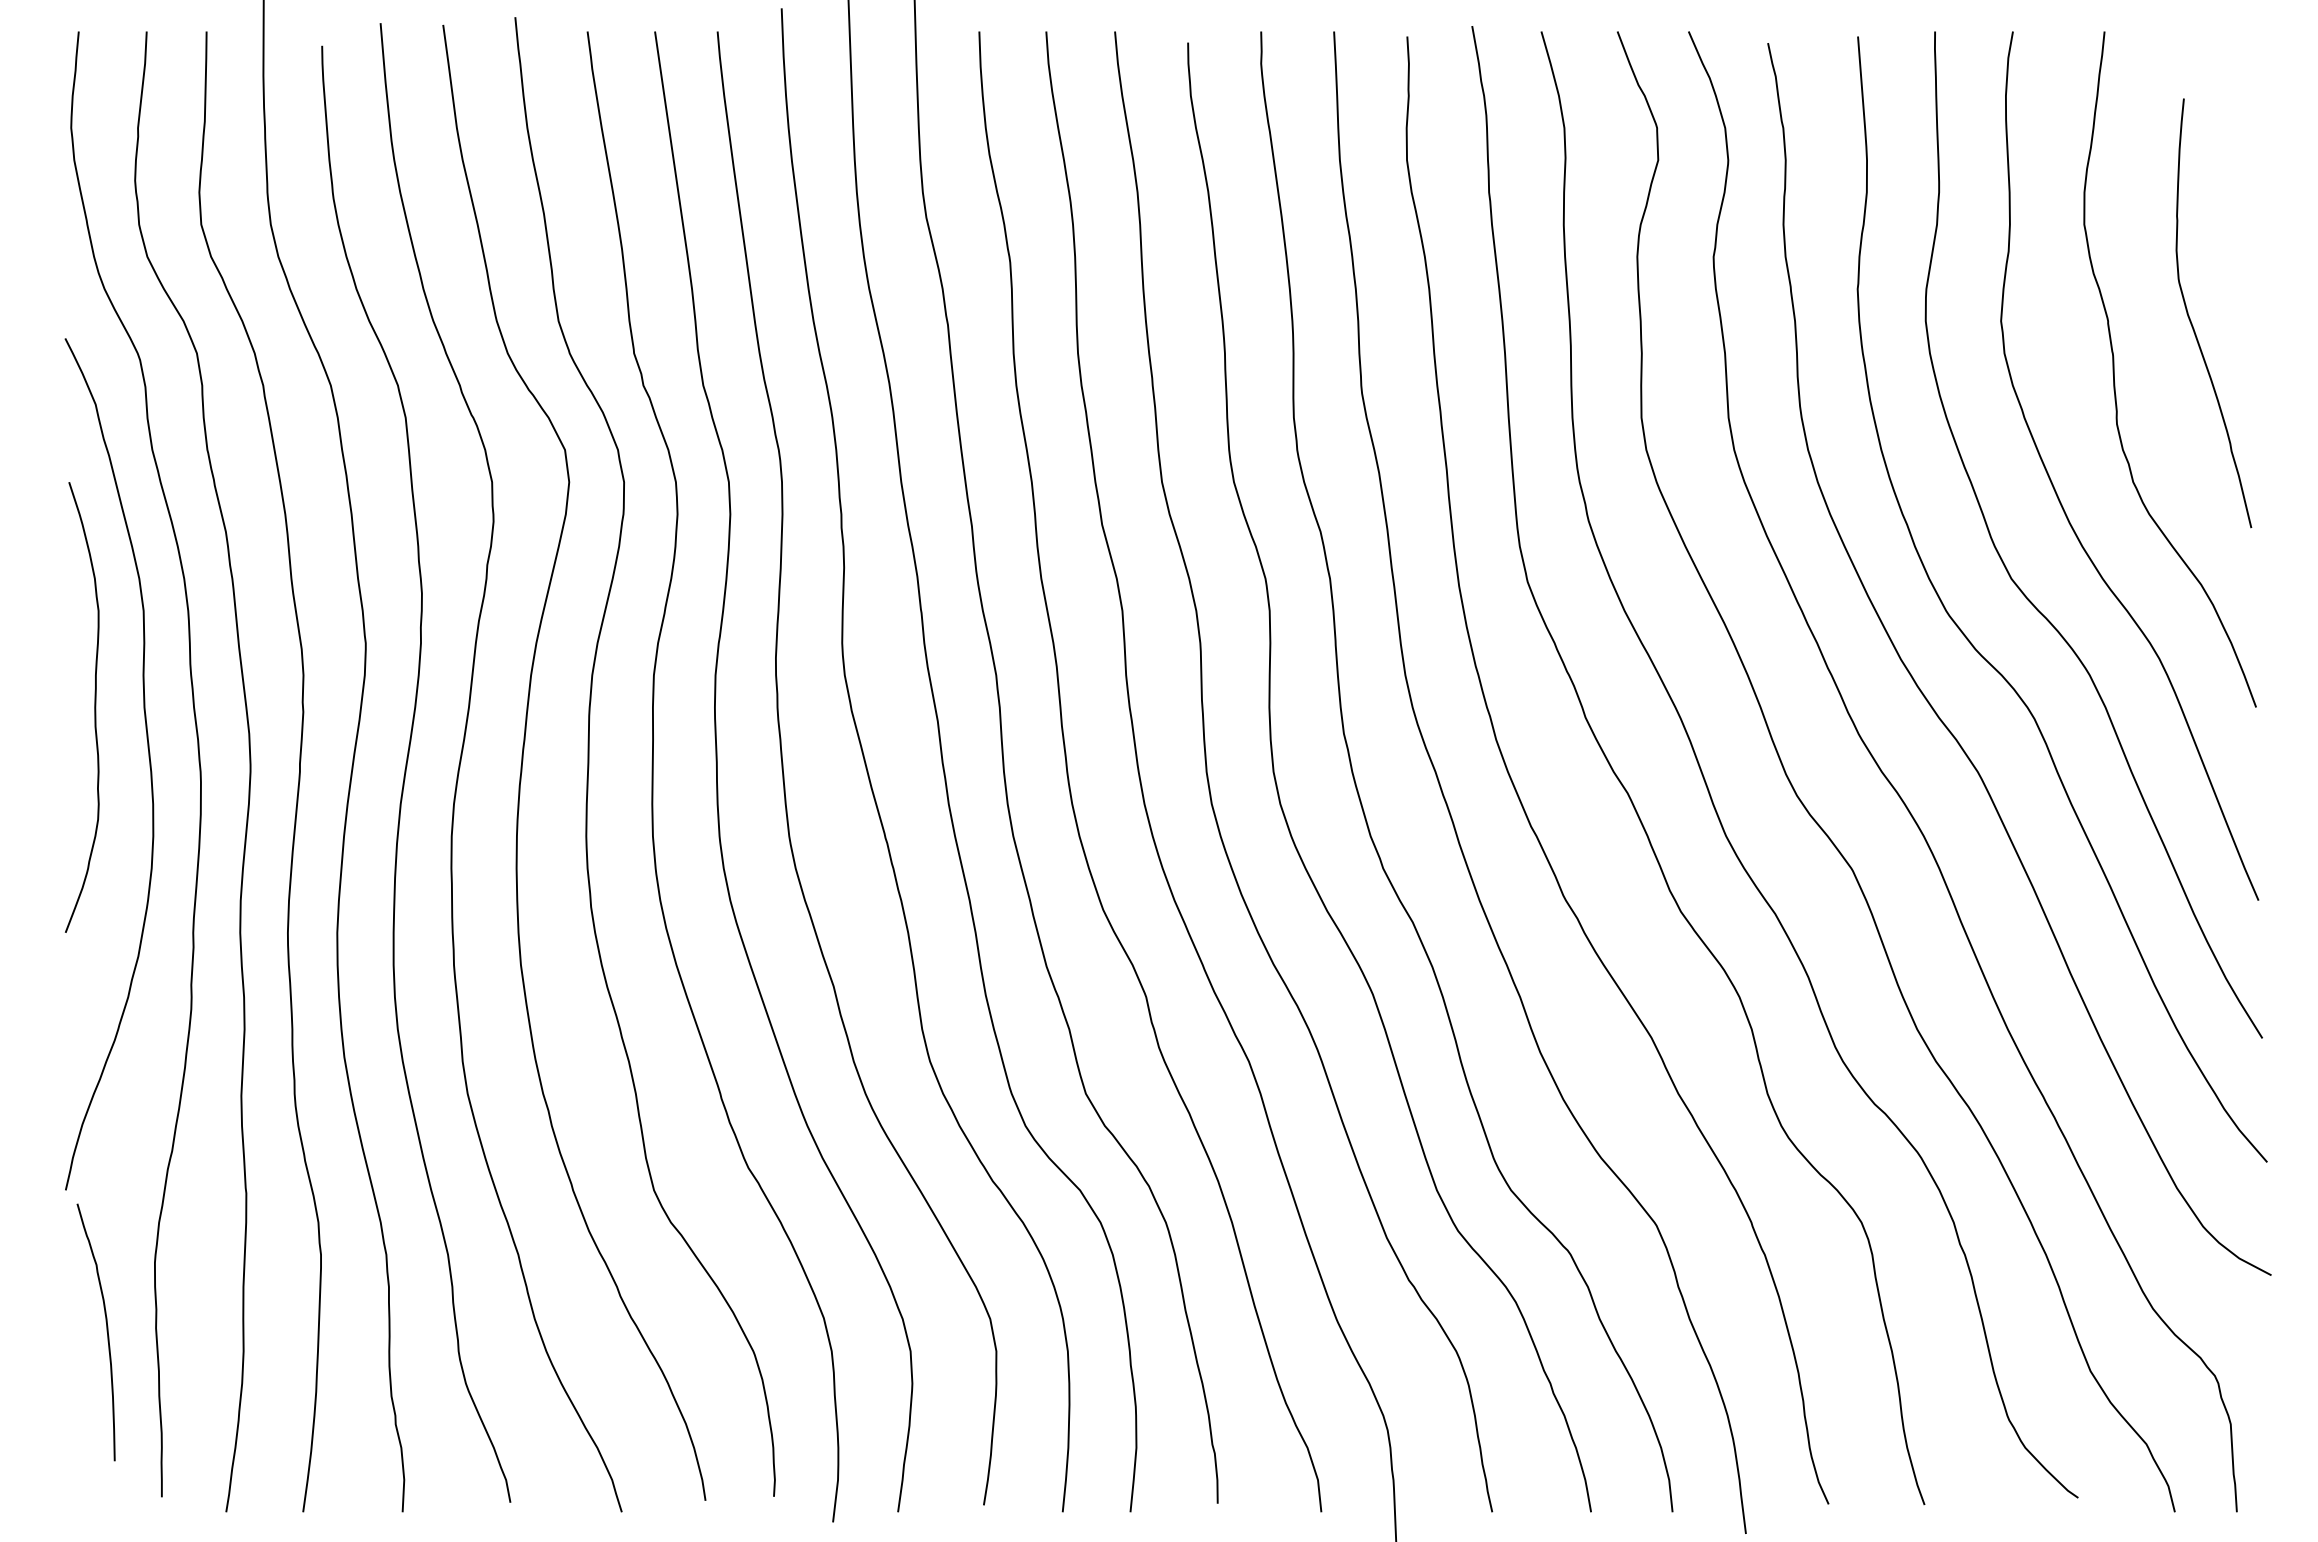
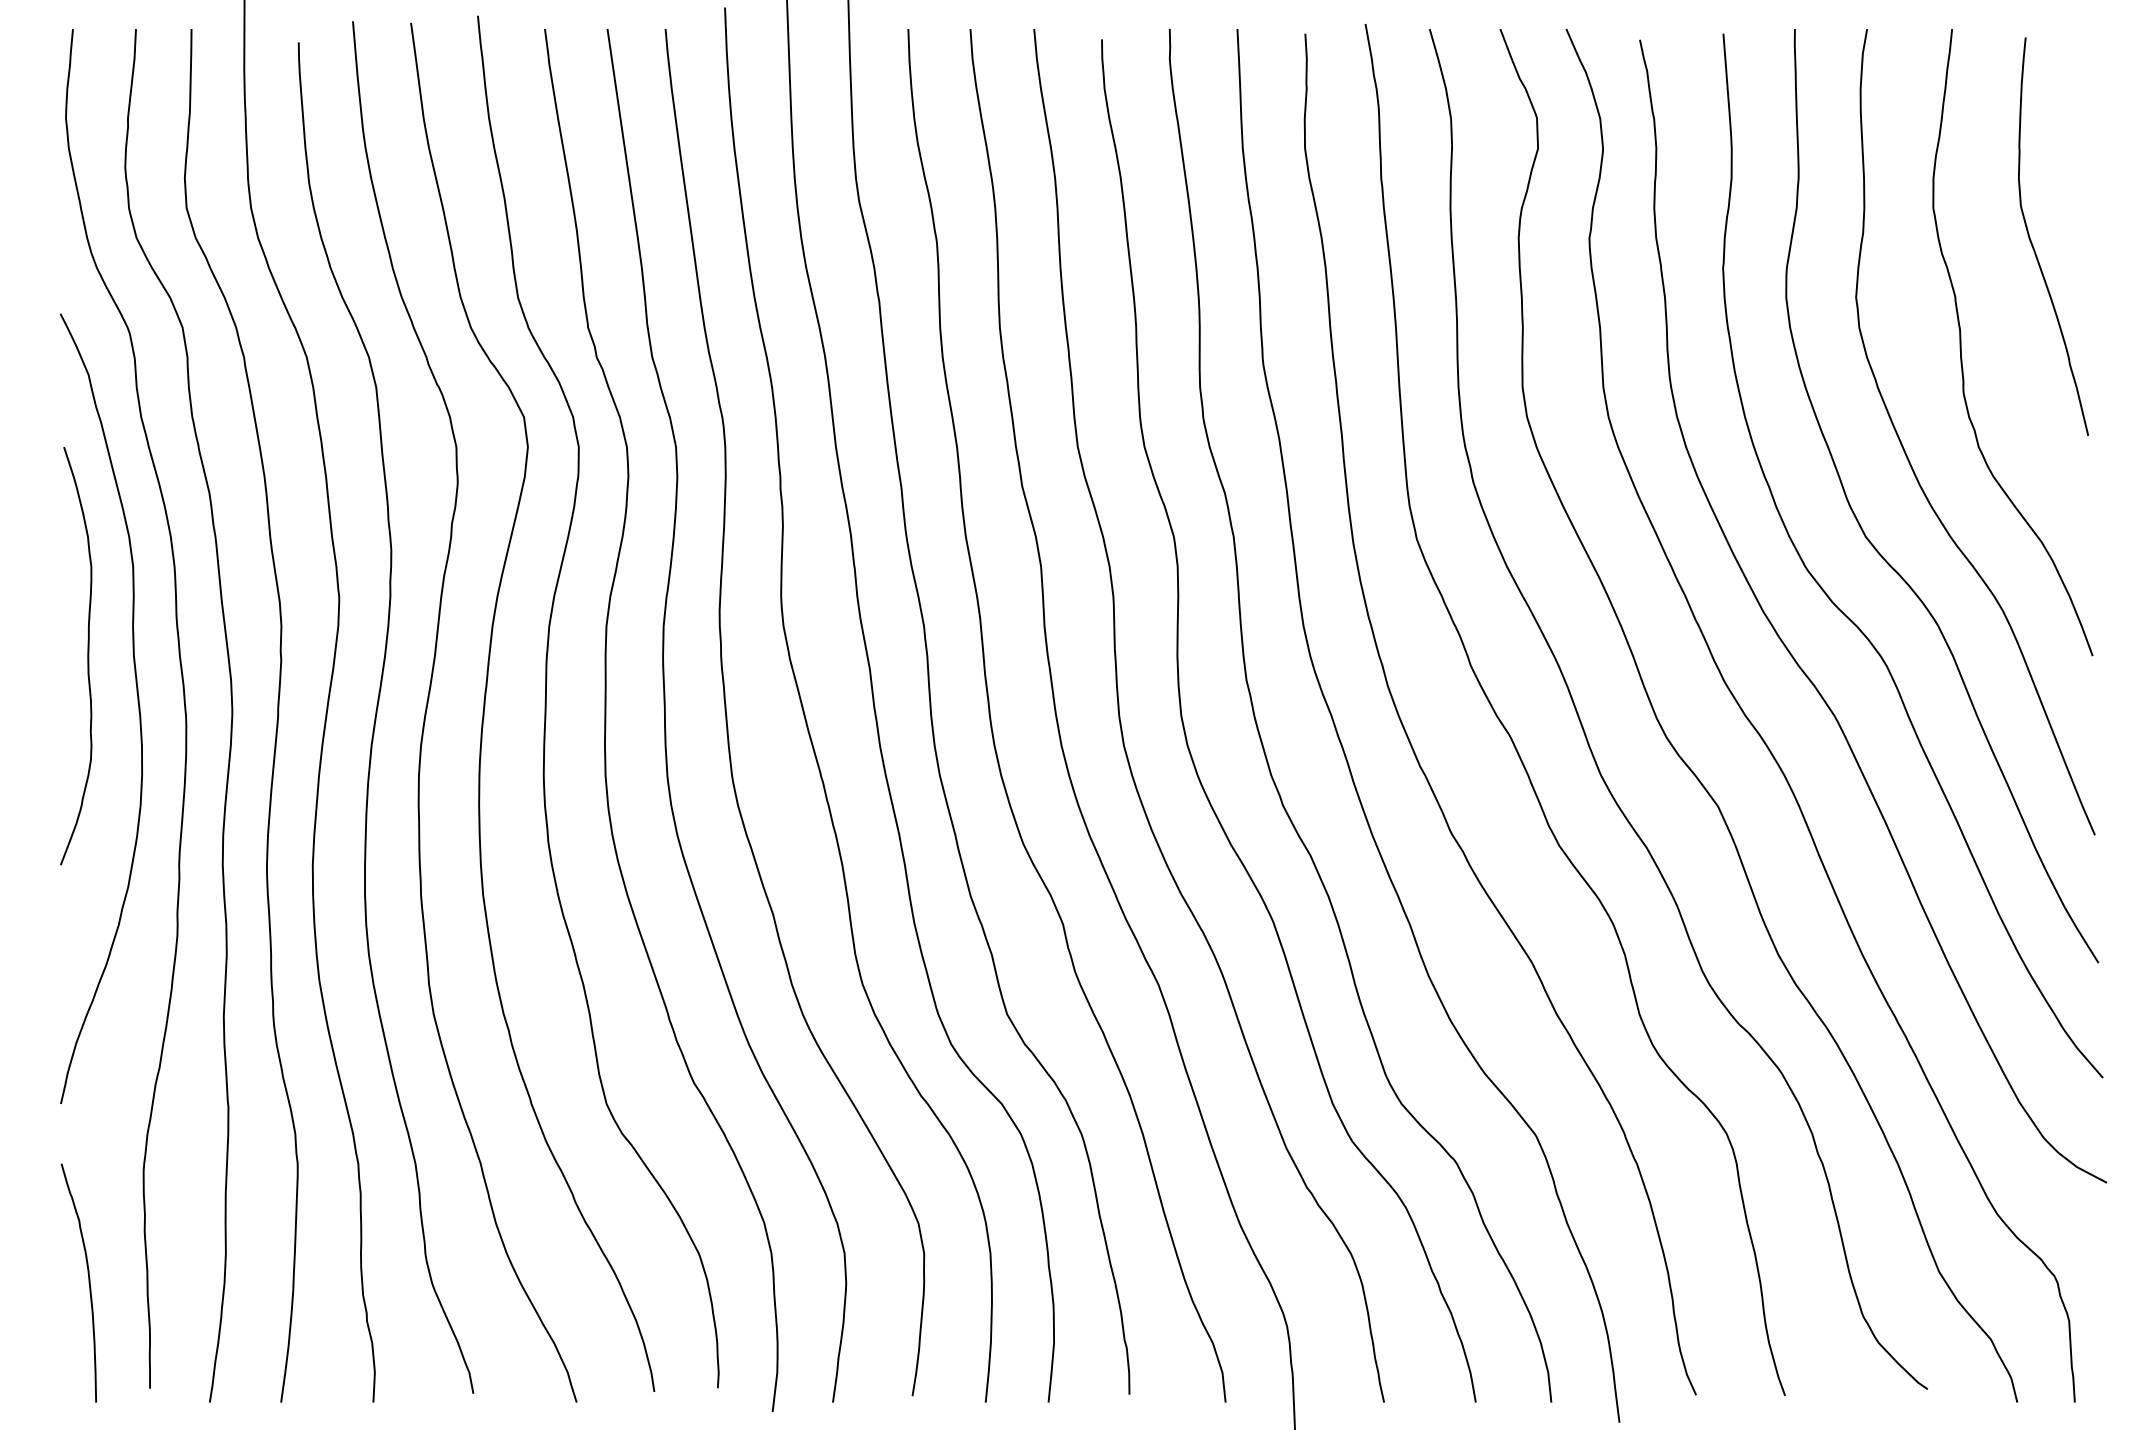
curve: (2191, 320) -> (2032, 243), moved
curve: (106, 1331) -> (88, 1282), moved

